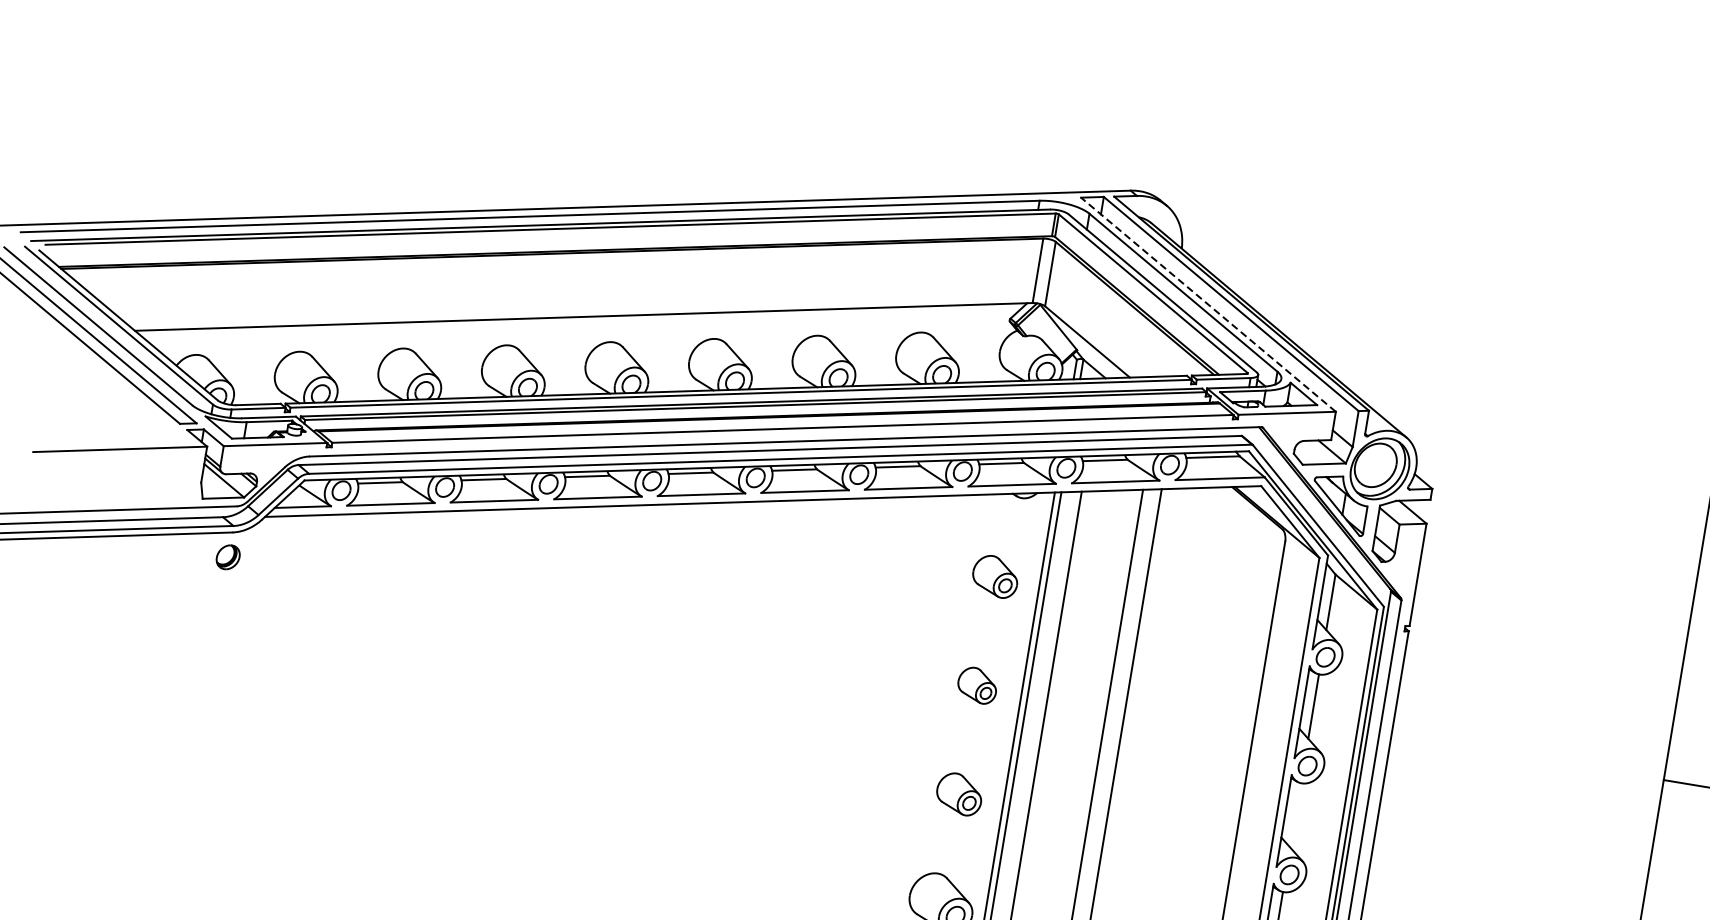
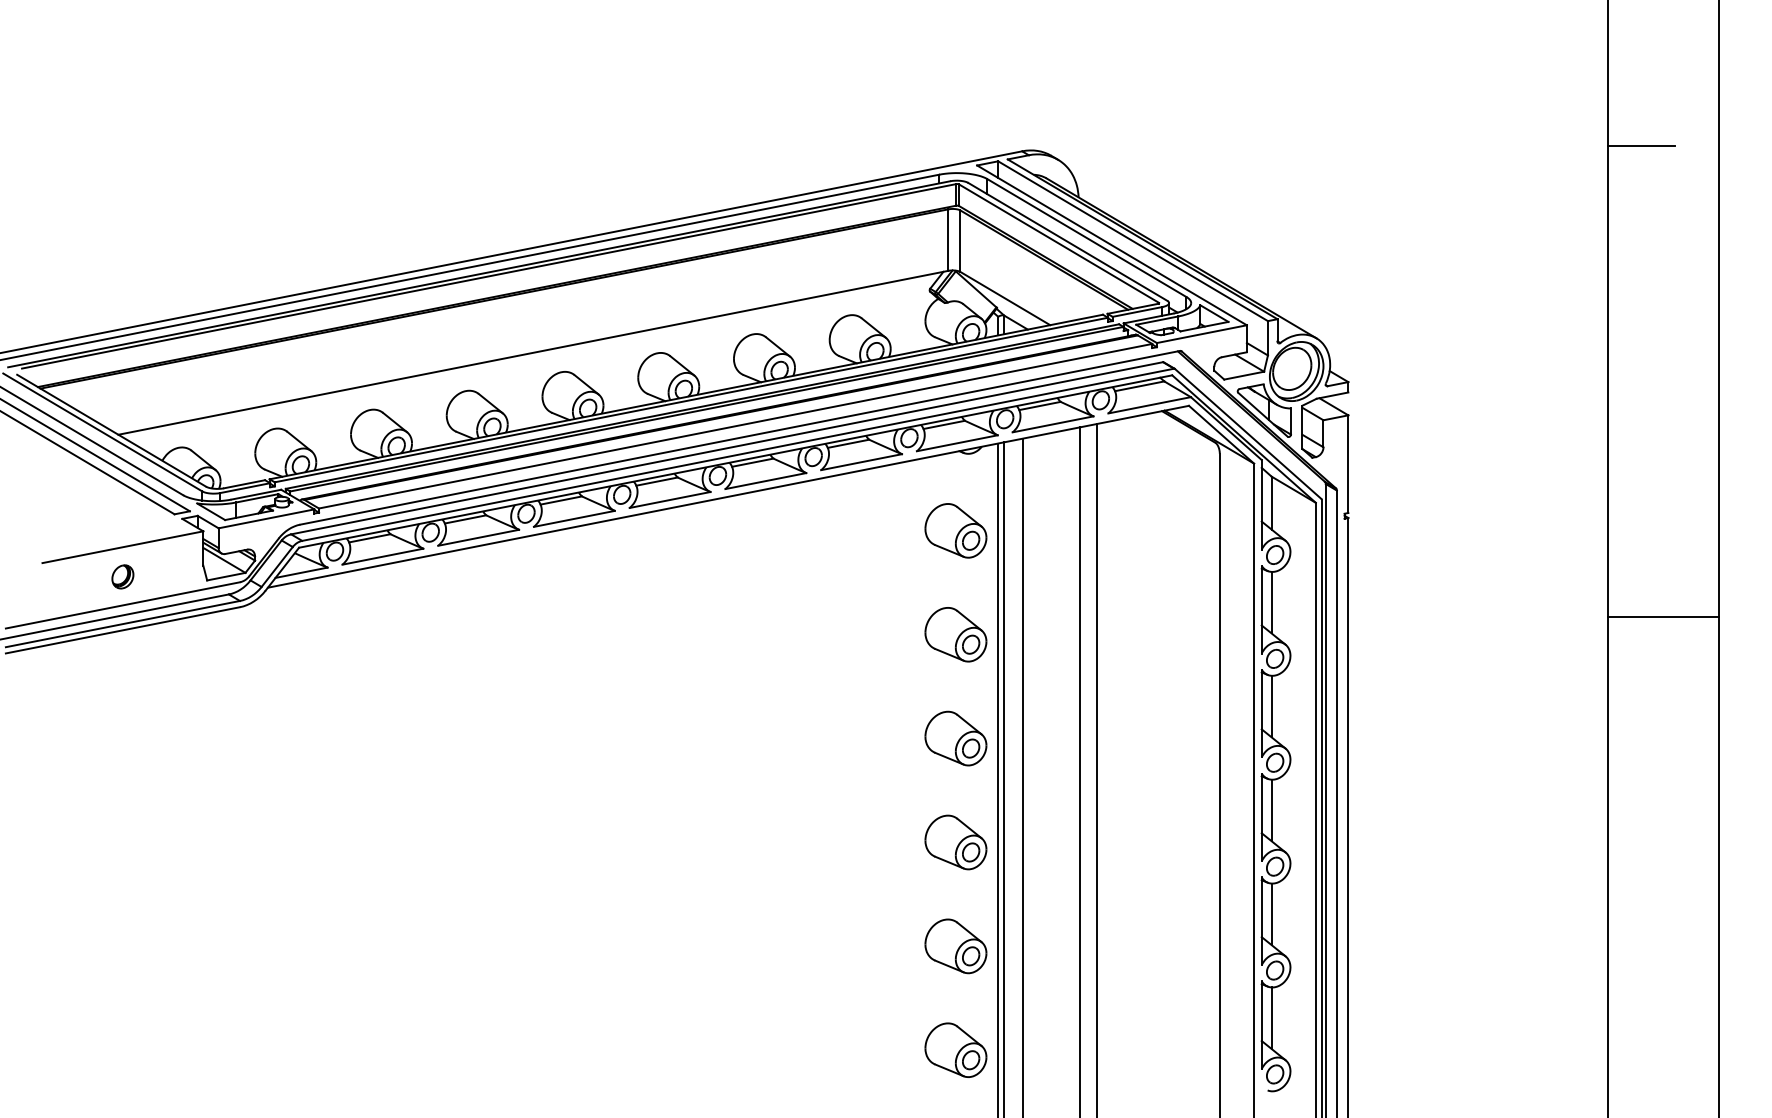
line: (1208, 304) -> (1112, 245), dashed -> solid
part: (227, 556) -> (122, 576), moved
part: (995, 576) -> (955, 530), size x1.43
part: (977, 685) -> (955, 634), size x1.67
part: (959, 794) -> (955, 738), size x1.43
line: (1295, 815) -> (1271, 706), added

